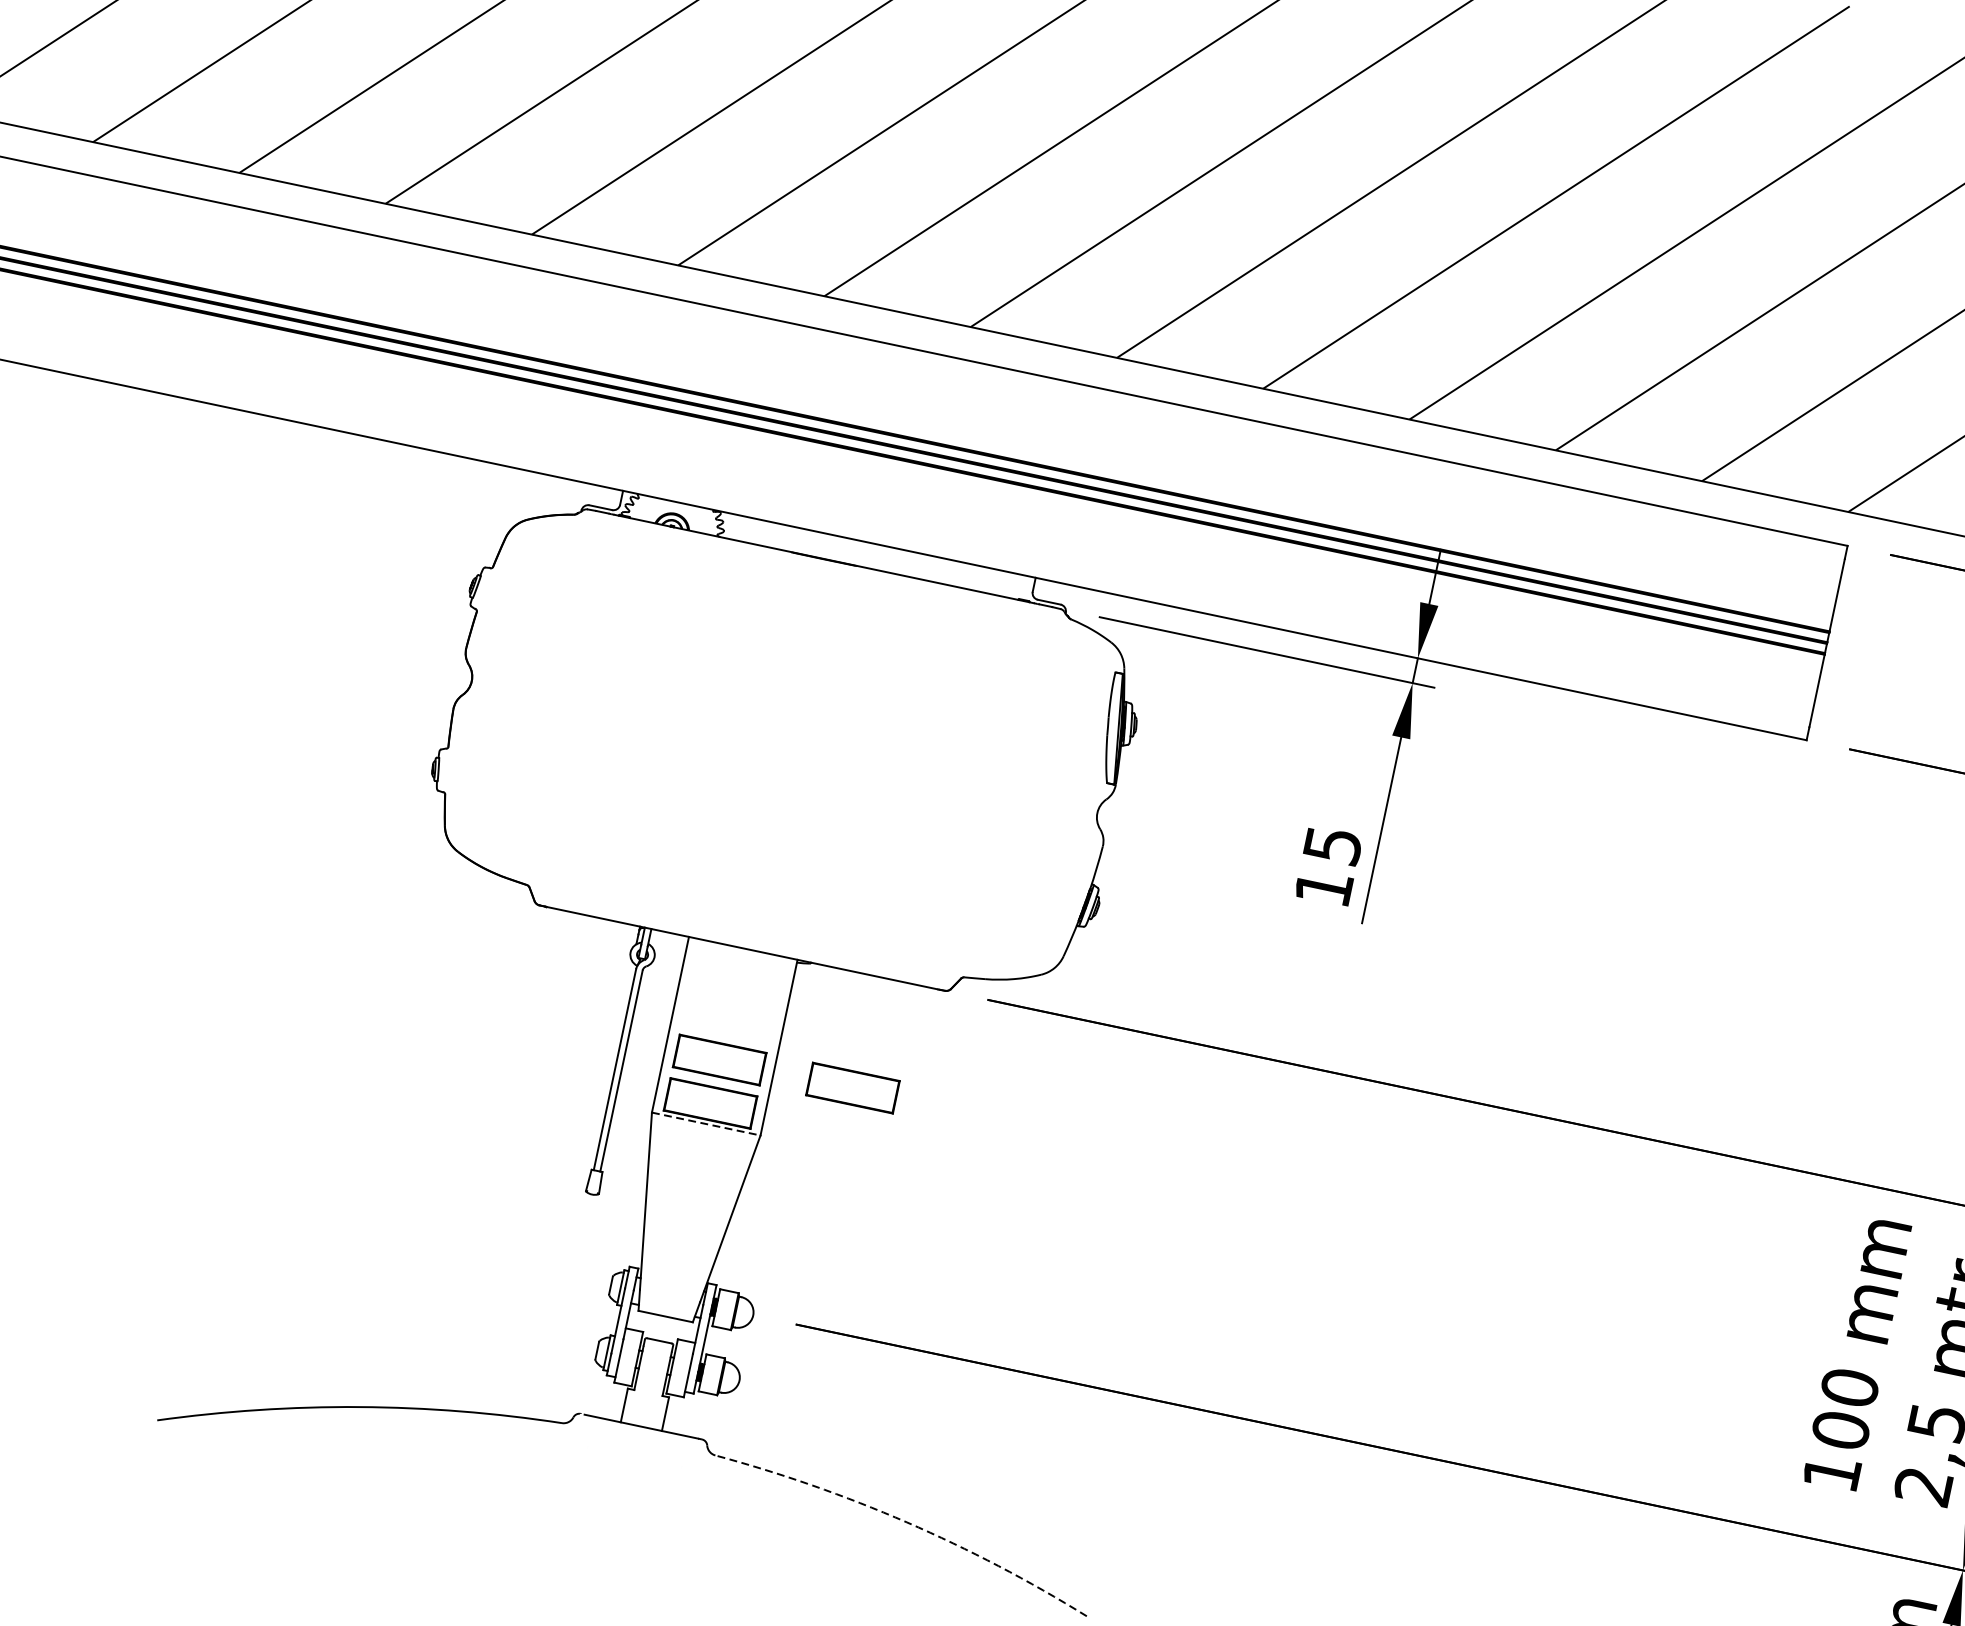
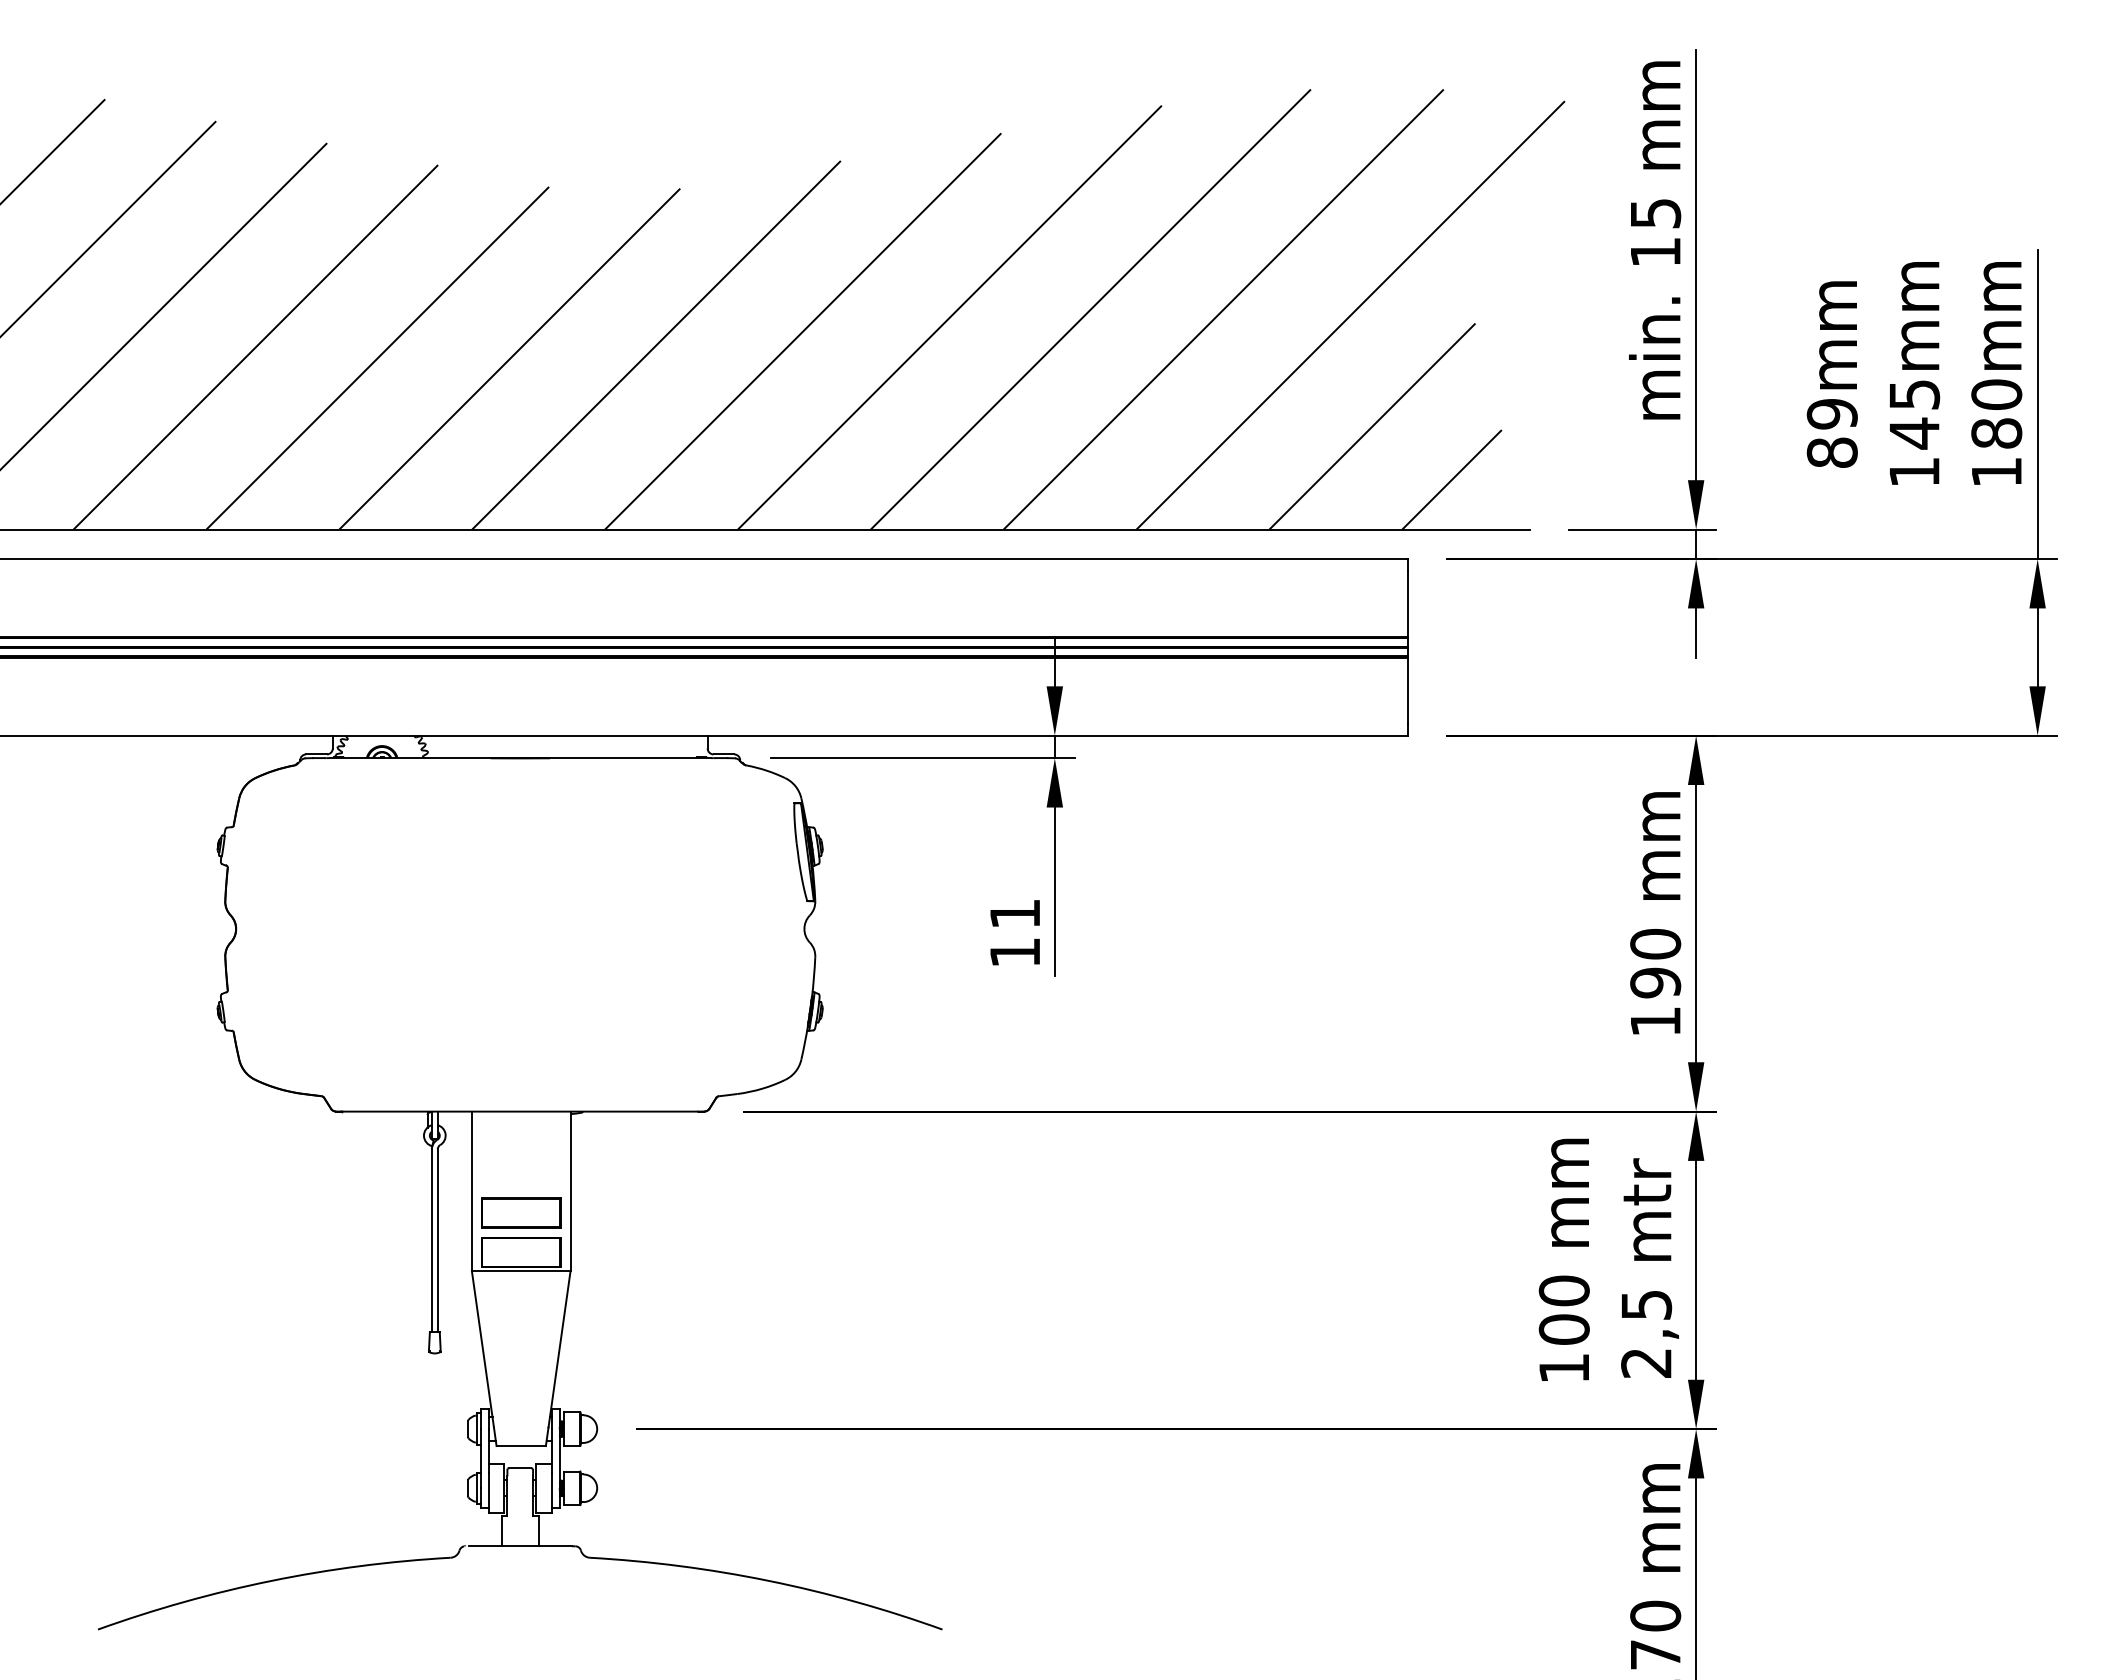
text: (1333, 844) -> (1015, 913), 15 -> 11
part: (853, 1087) -> (642, 1212), removed
line: (706, 1124) -> (521, 1271), dashed -> solid
arc: (906, 1521) -> (768, 1580), dashed -> solid

